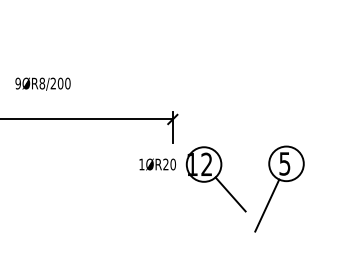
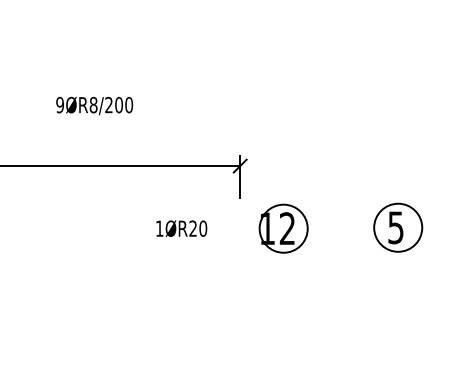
text: (42, 83) -> (93, 104), moved
text: (157, 164) -> (181, 228), moved
line: (230, 194) -> (320, 270), removed
line: (267, 205) -> (371, 285), removed

